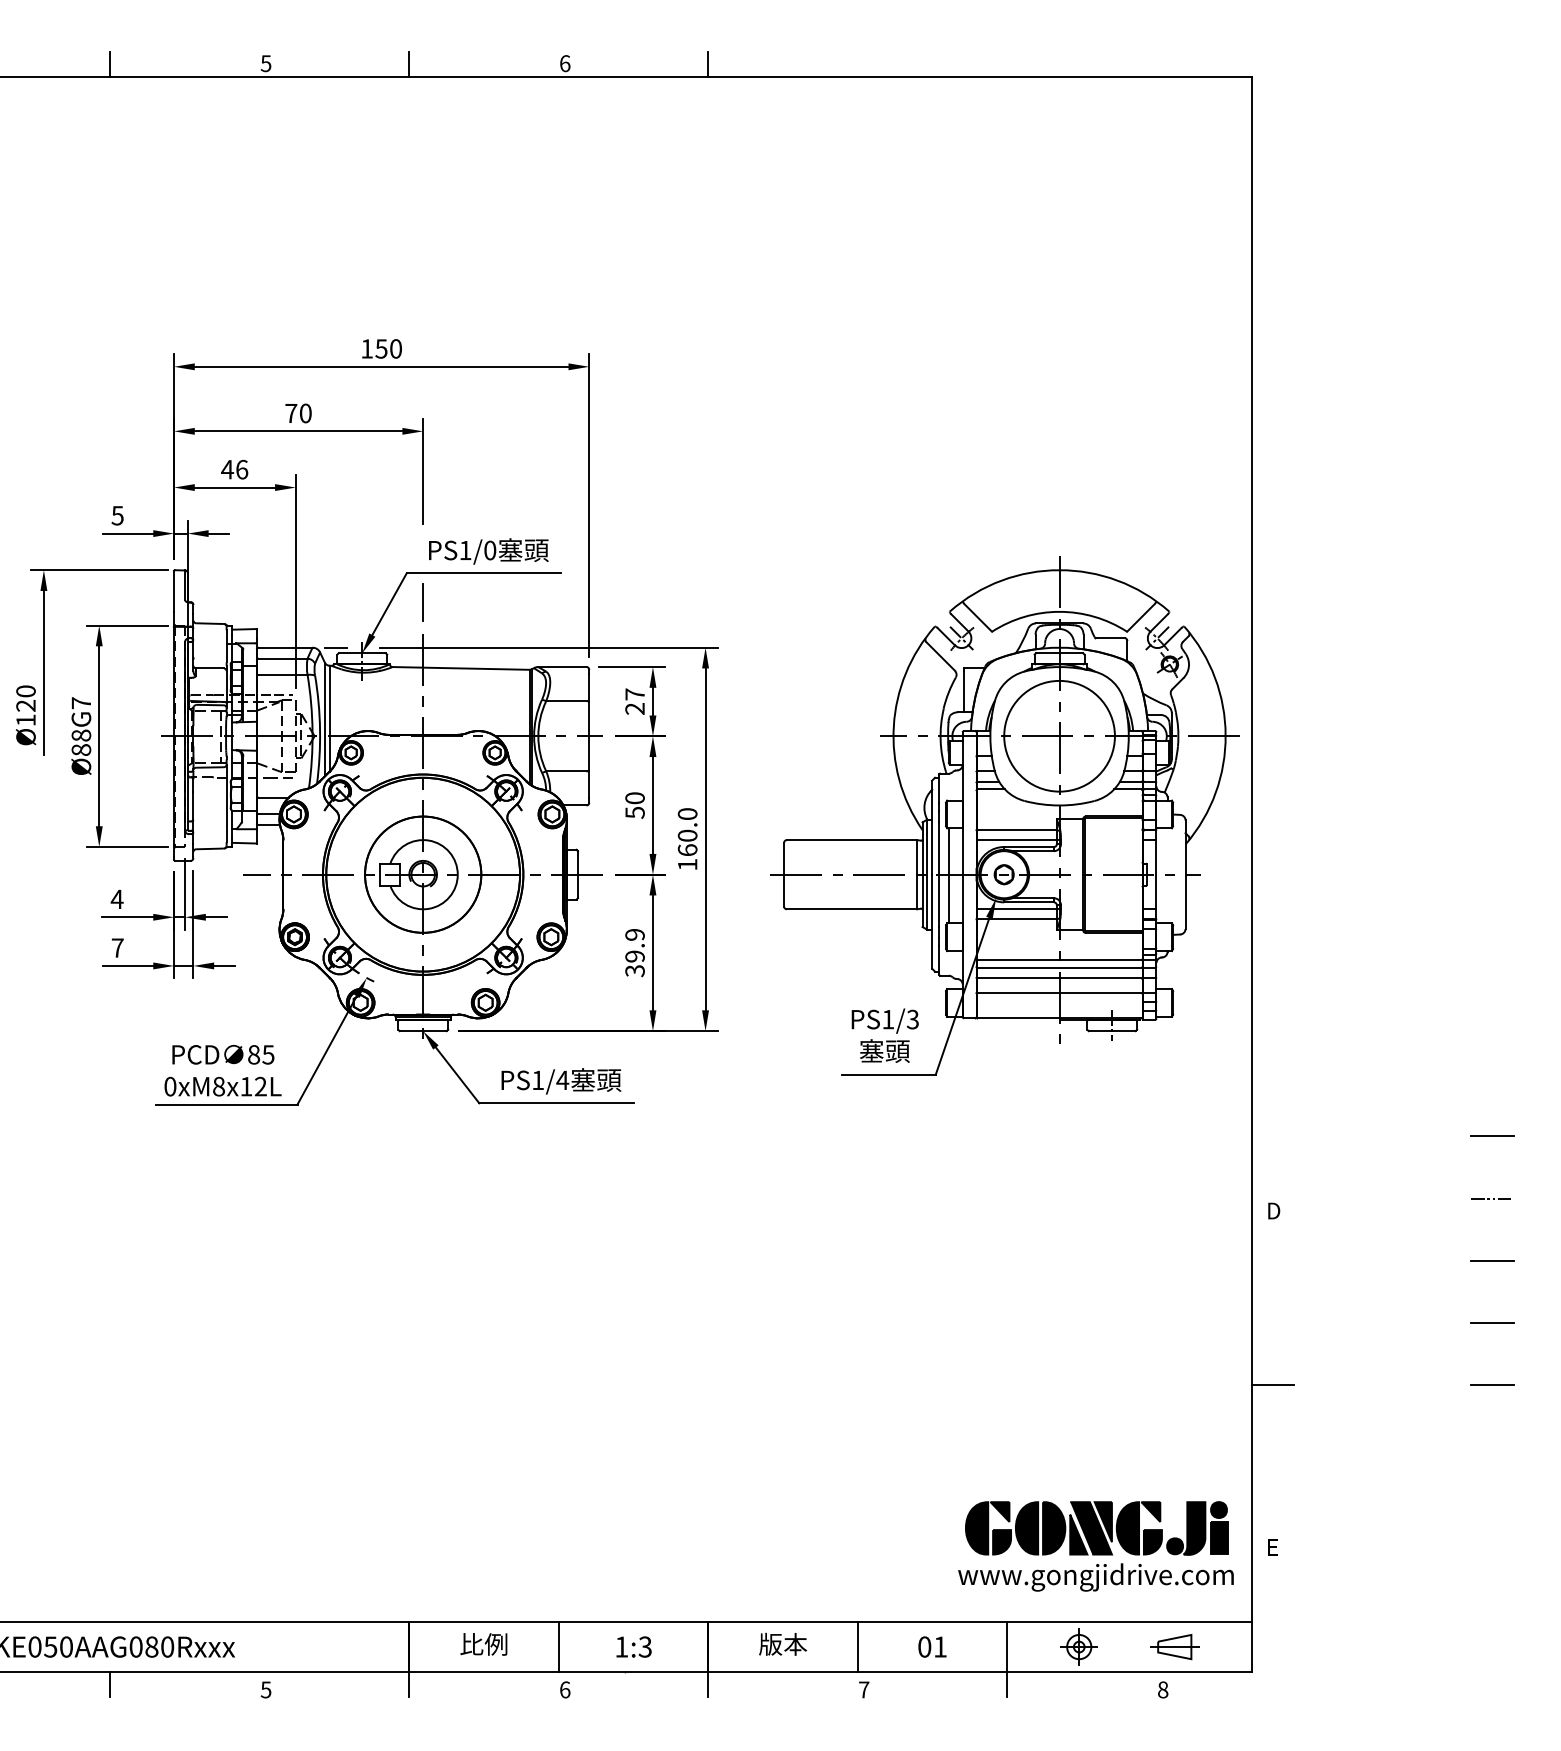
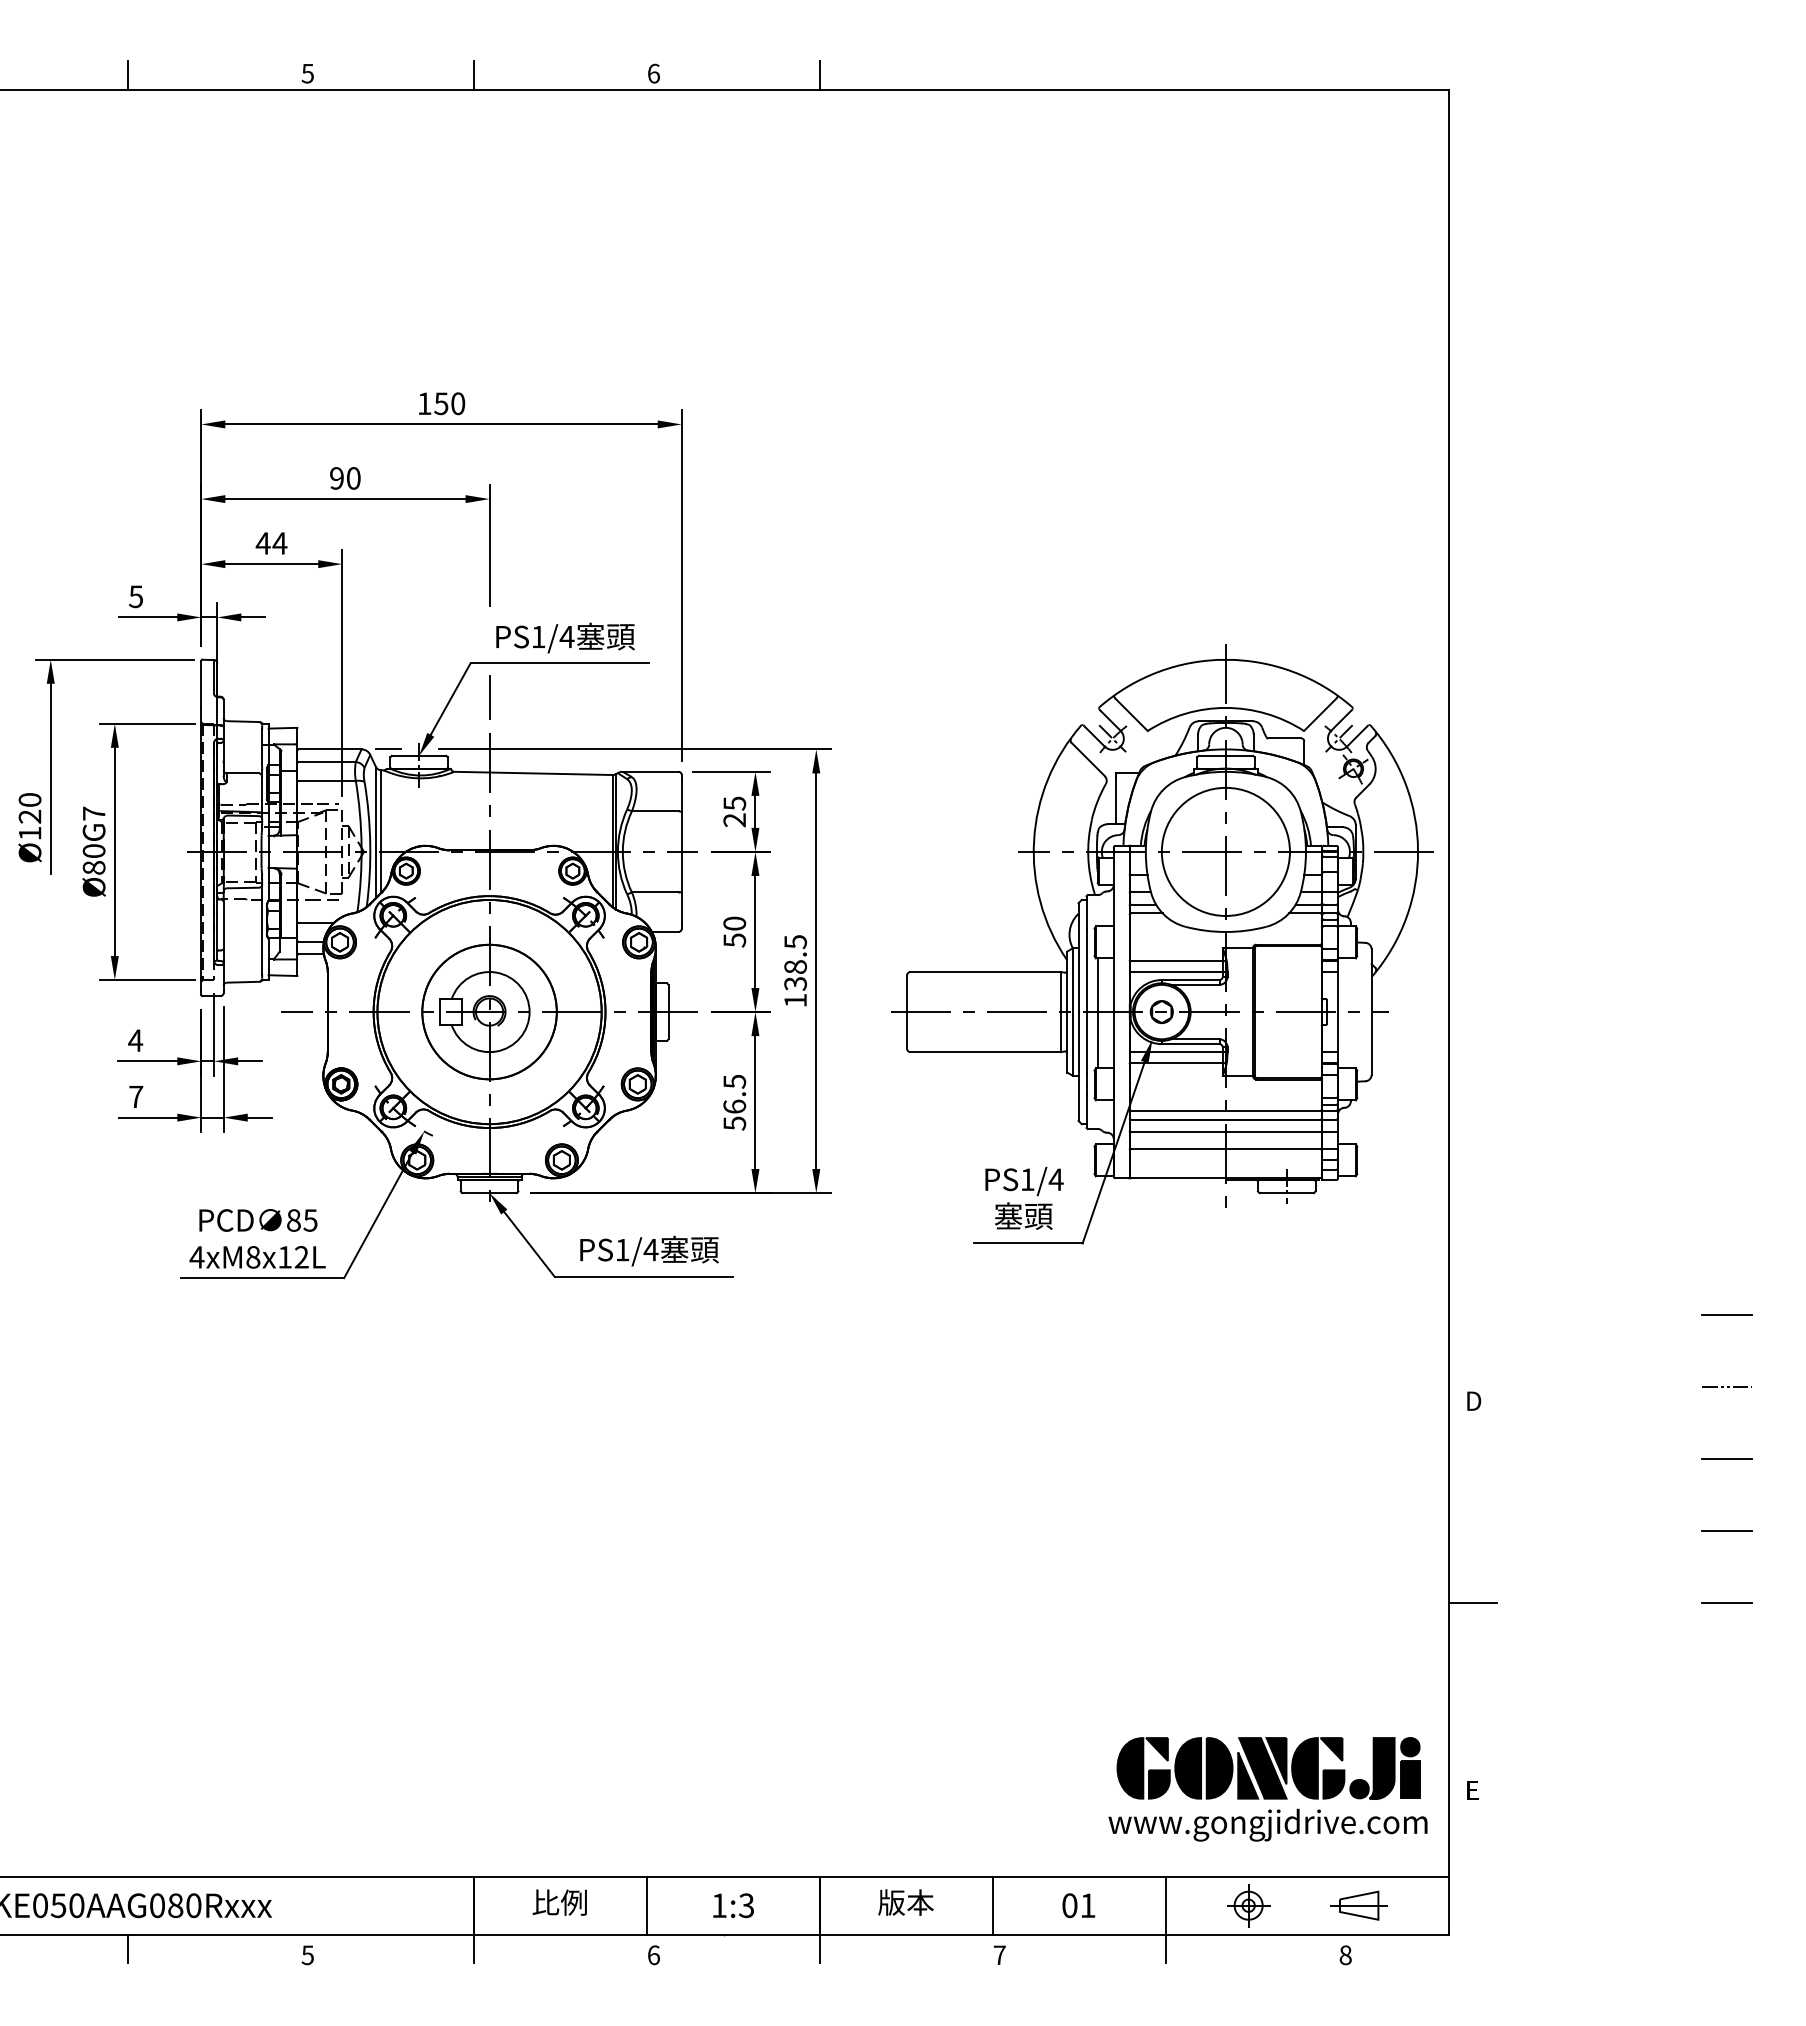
text: (290, 413) -> (336, 478), 70 -> 90
text: (241, 469) -> (279, 543), 46 -> 44
text: (489, 550) -> (566, 636), PS1/0 -> PS1/4
text: (634, 694) -> (734, 803), 27 -> 25
text: (81, 735) -> (94, 850), Ø88G7 -> Ø80G7
text: (687, 831) -> (795, 962), 160.0 -> 138.5
text: (634, 952) -> (734, 1102), 39.9 -> 56.5
text: (912, 1019) -> (1055, 1179), PS1/3 -> PS1/4
text: (169, 1086) -> (196, 1257), 0xM8x12L -> 4xM8x12L

